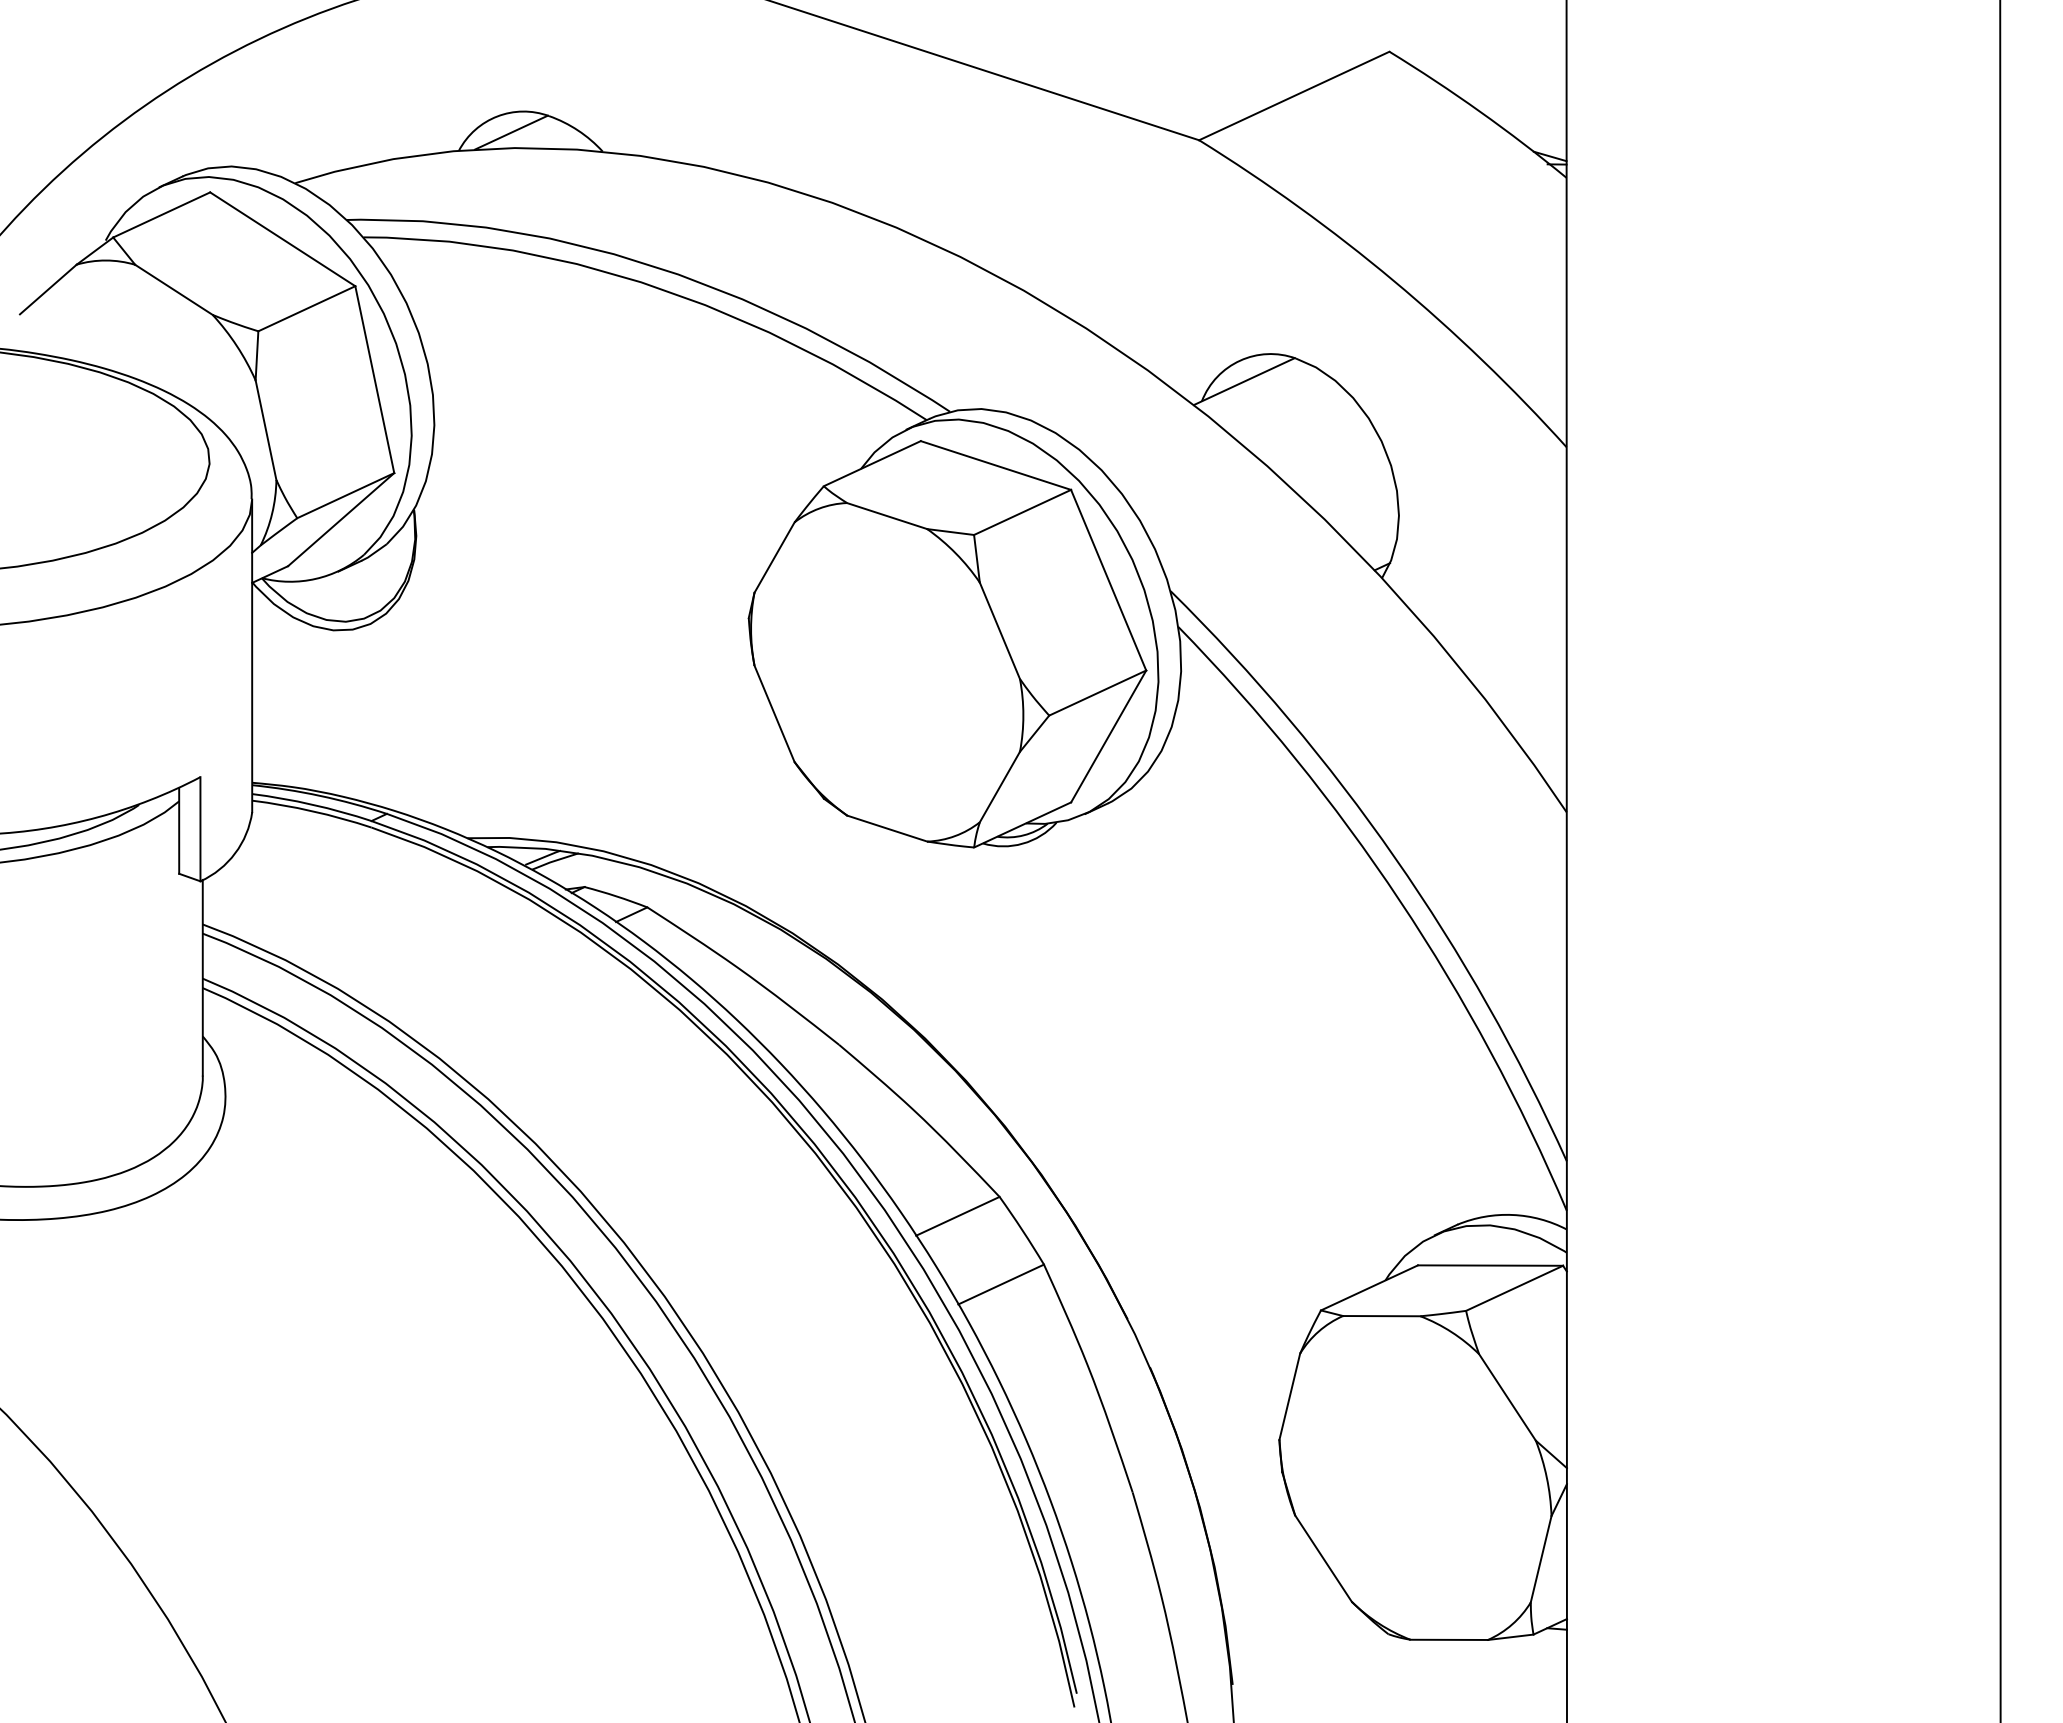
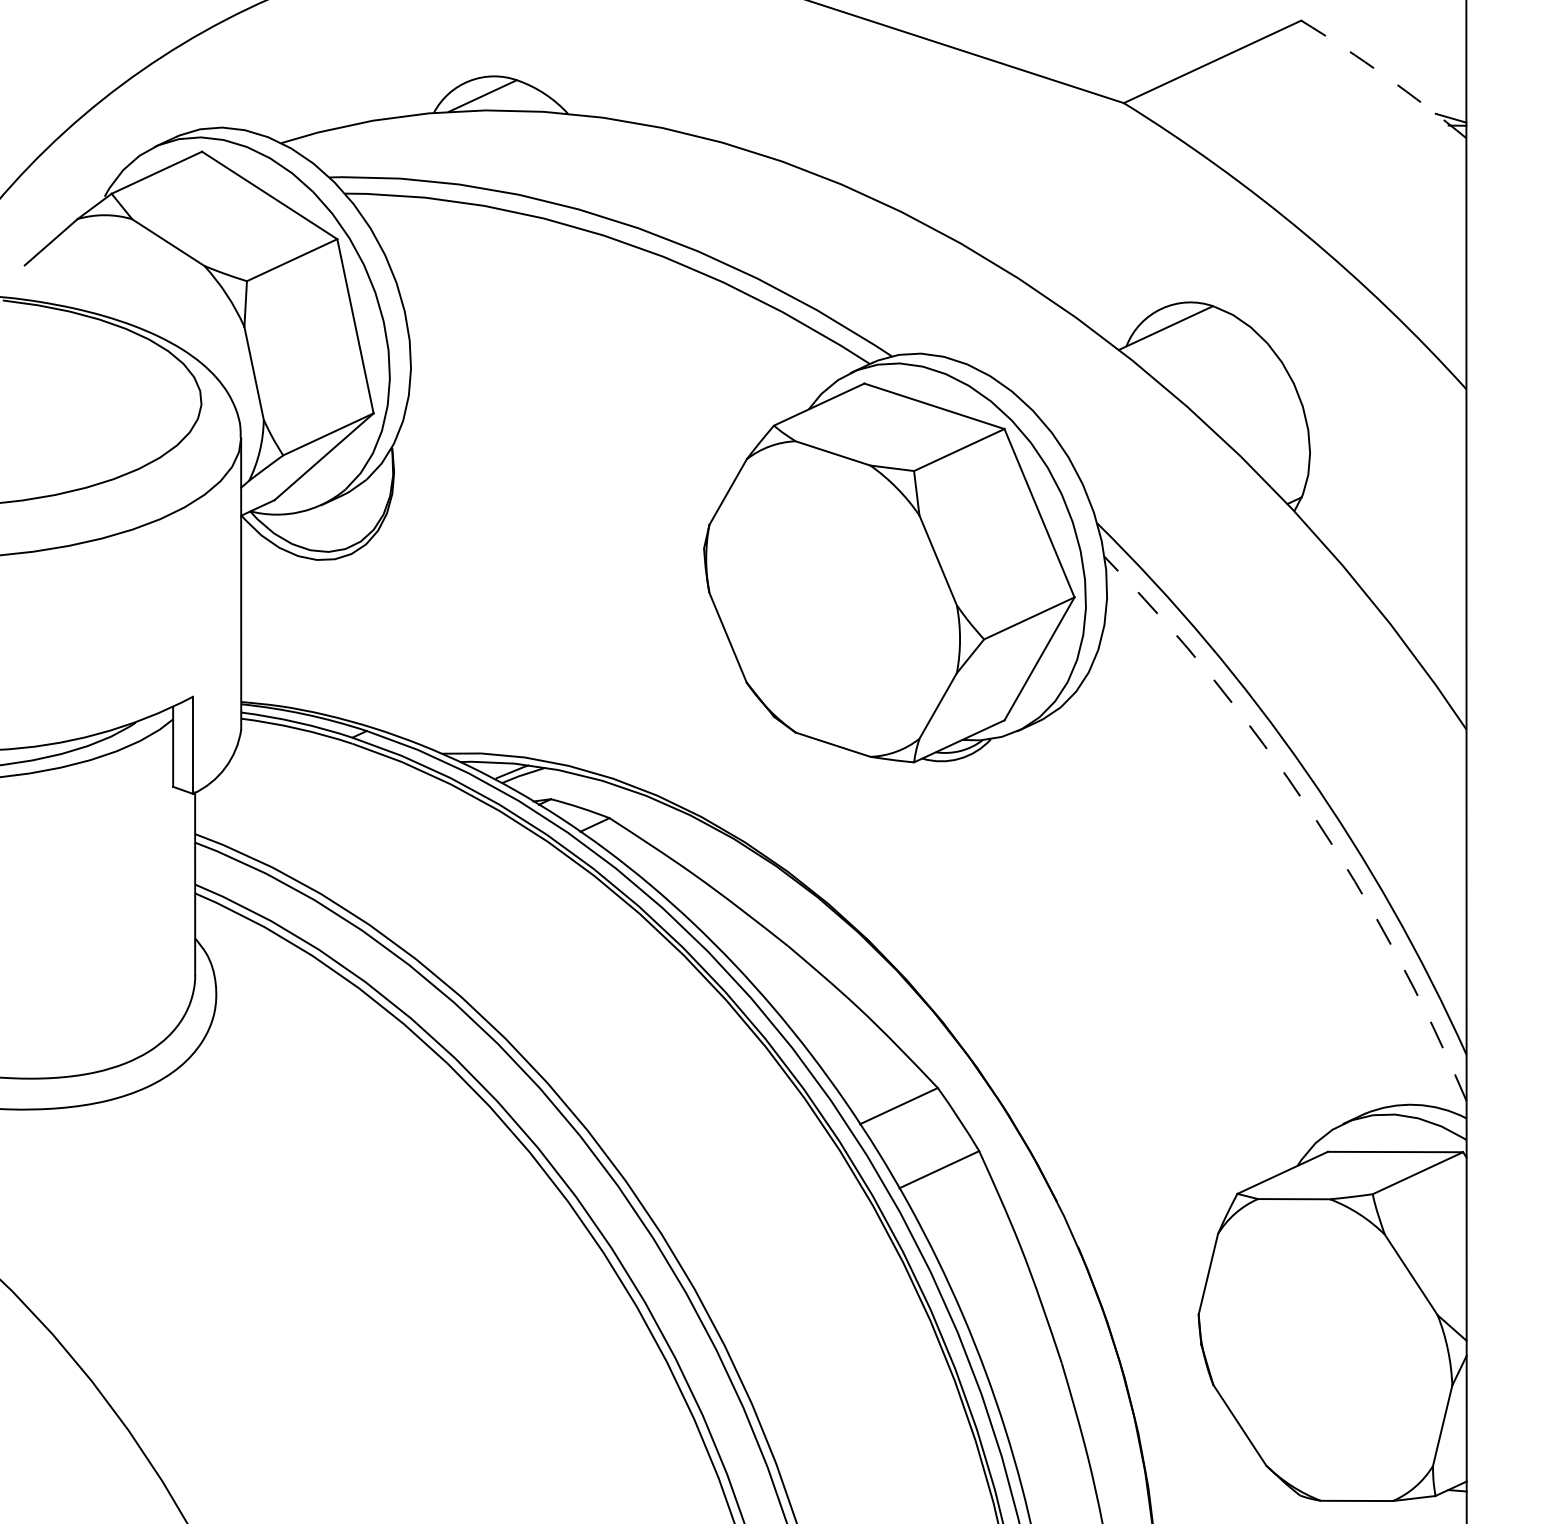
arc: (1480, 111) -> (1386, 76), solid -> dashed
arc: (1399, 900) -> (1310, 811), solid -> dashed

